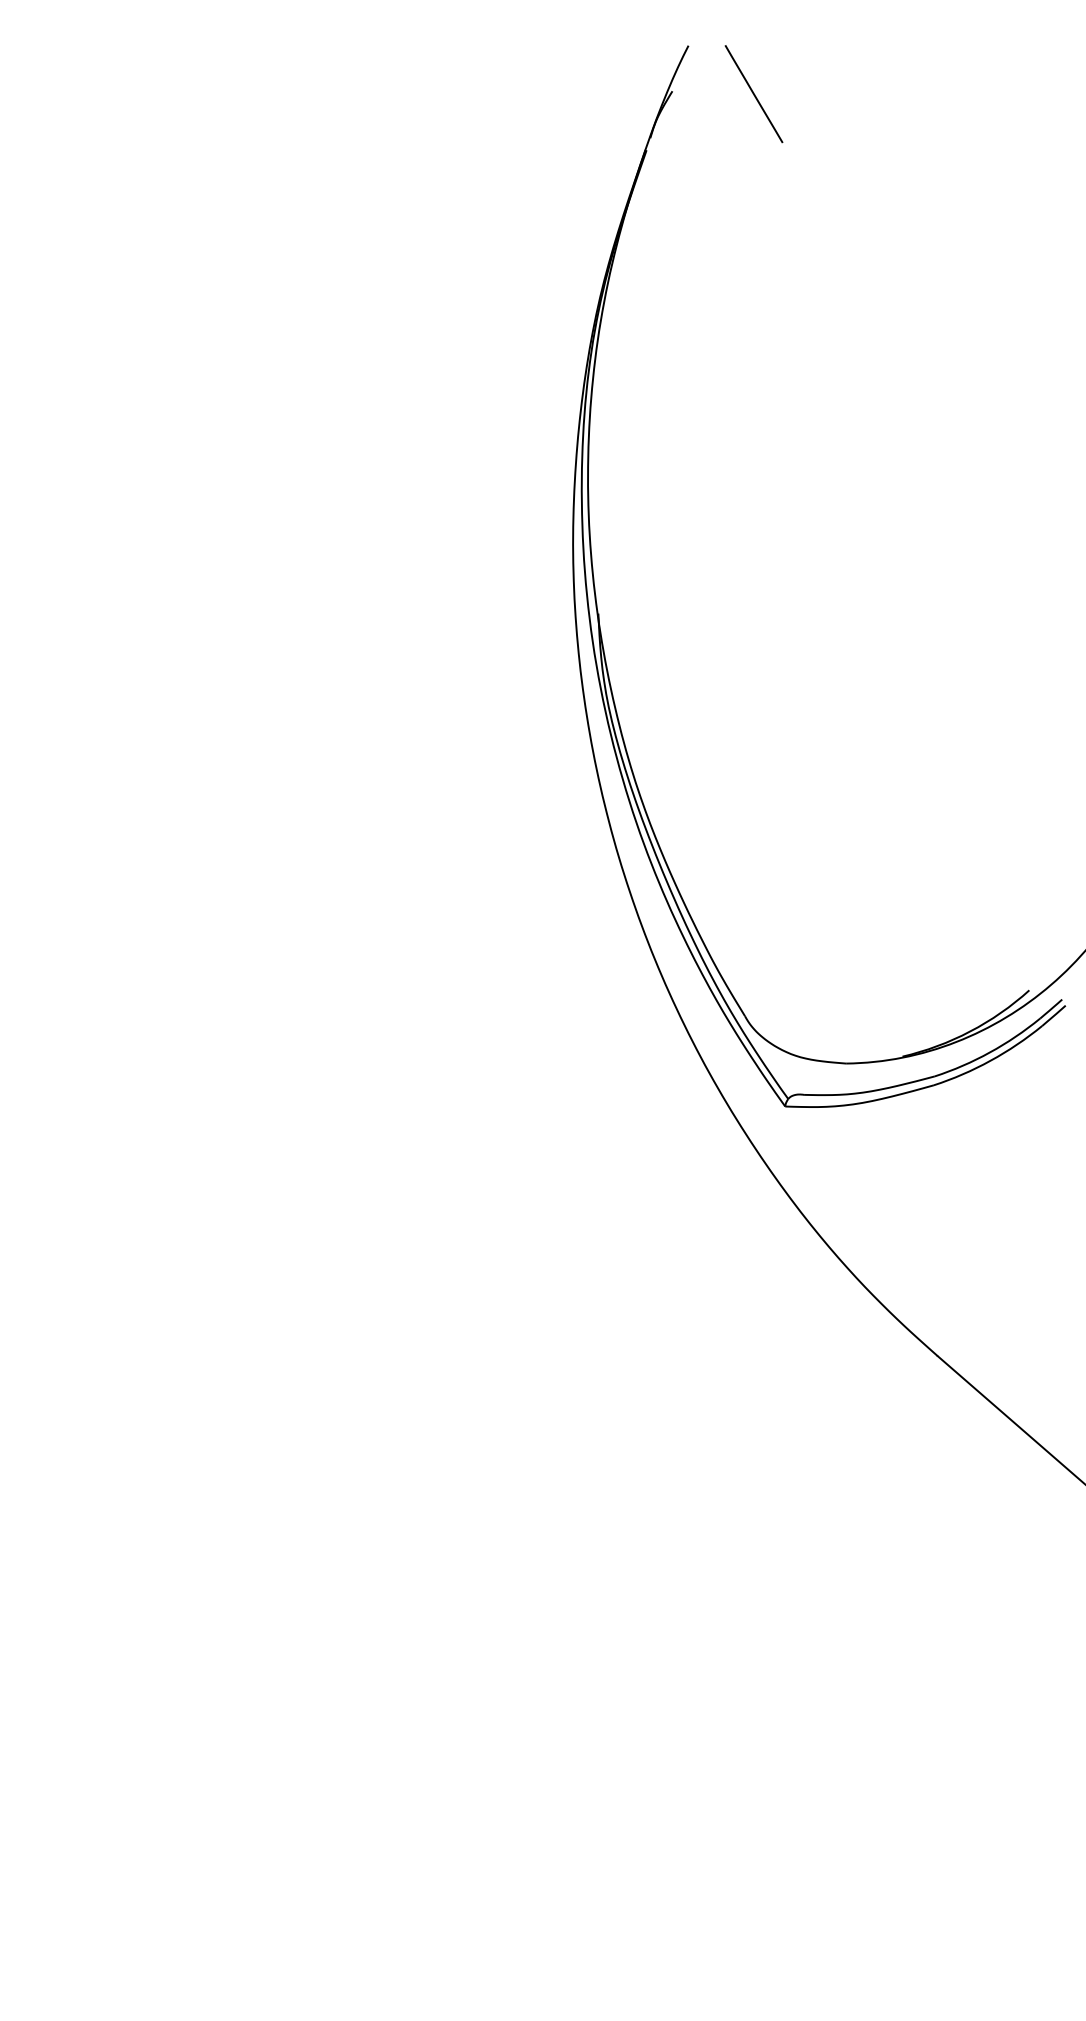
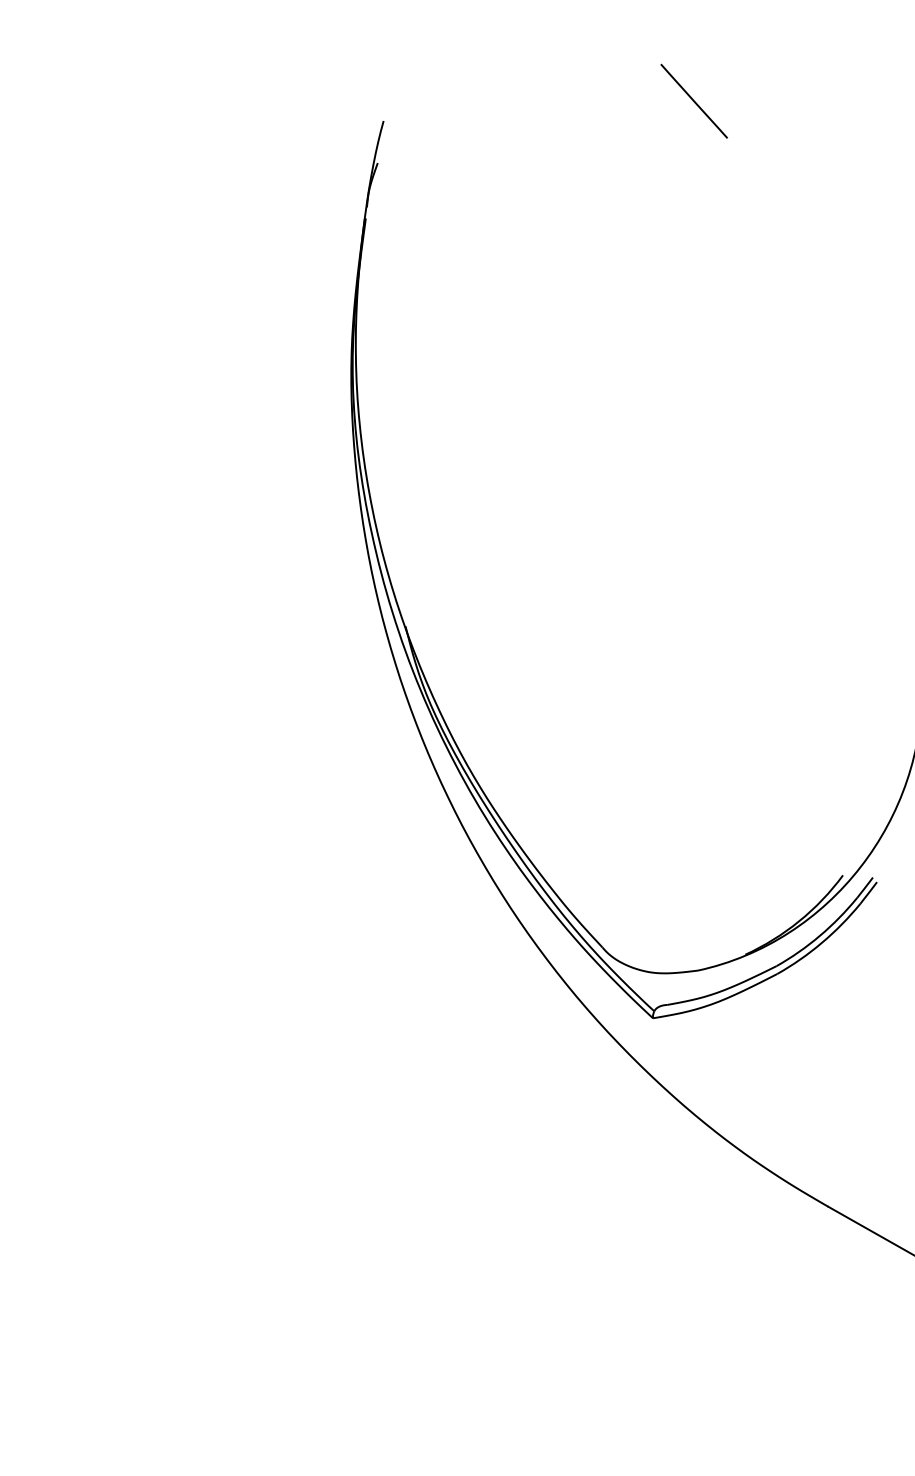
line: (753, 94) -> (693, 101), moved

